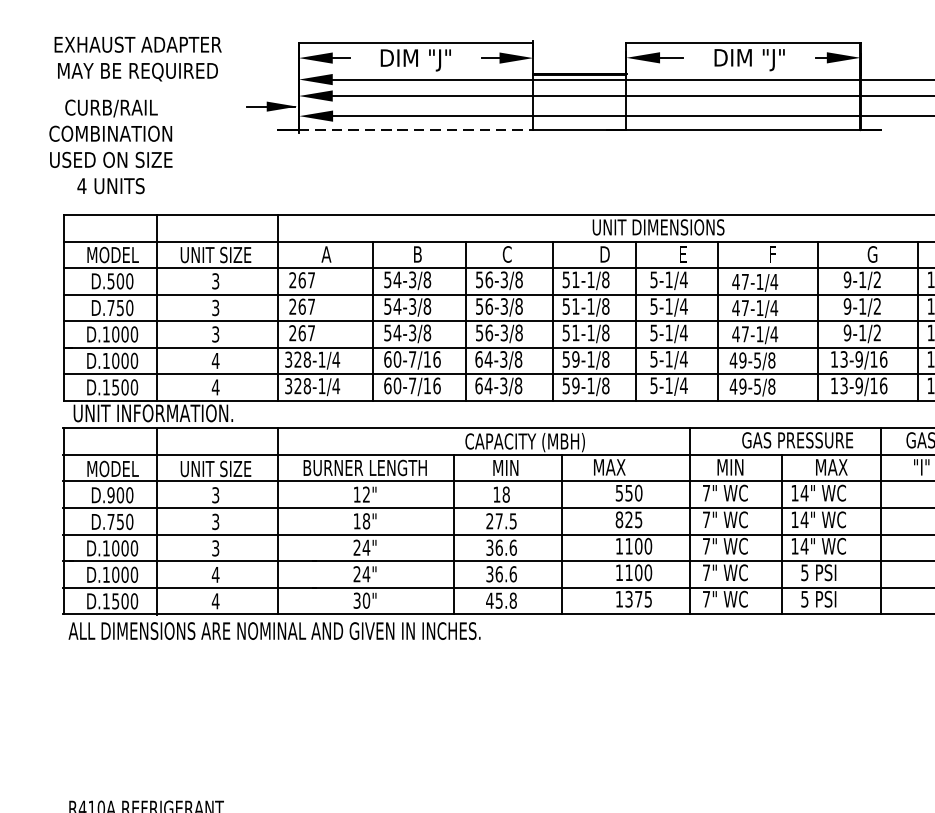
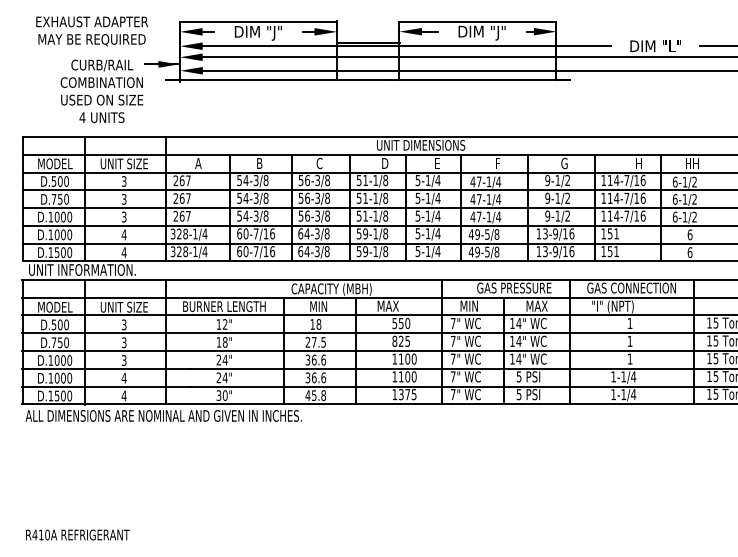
text: (137, 59) -> (91, 31), moved
line: (416, 130) -> (258, 80), dashed -> solid
text: (110, 145) -> (101, 90), moved
text: (110, 494) -> (53, 324), D.900 -> D.500

